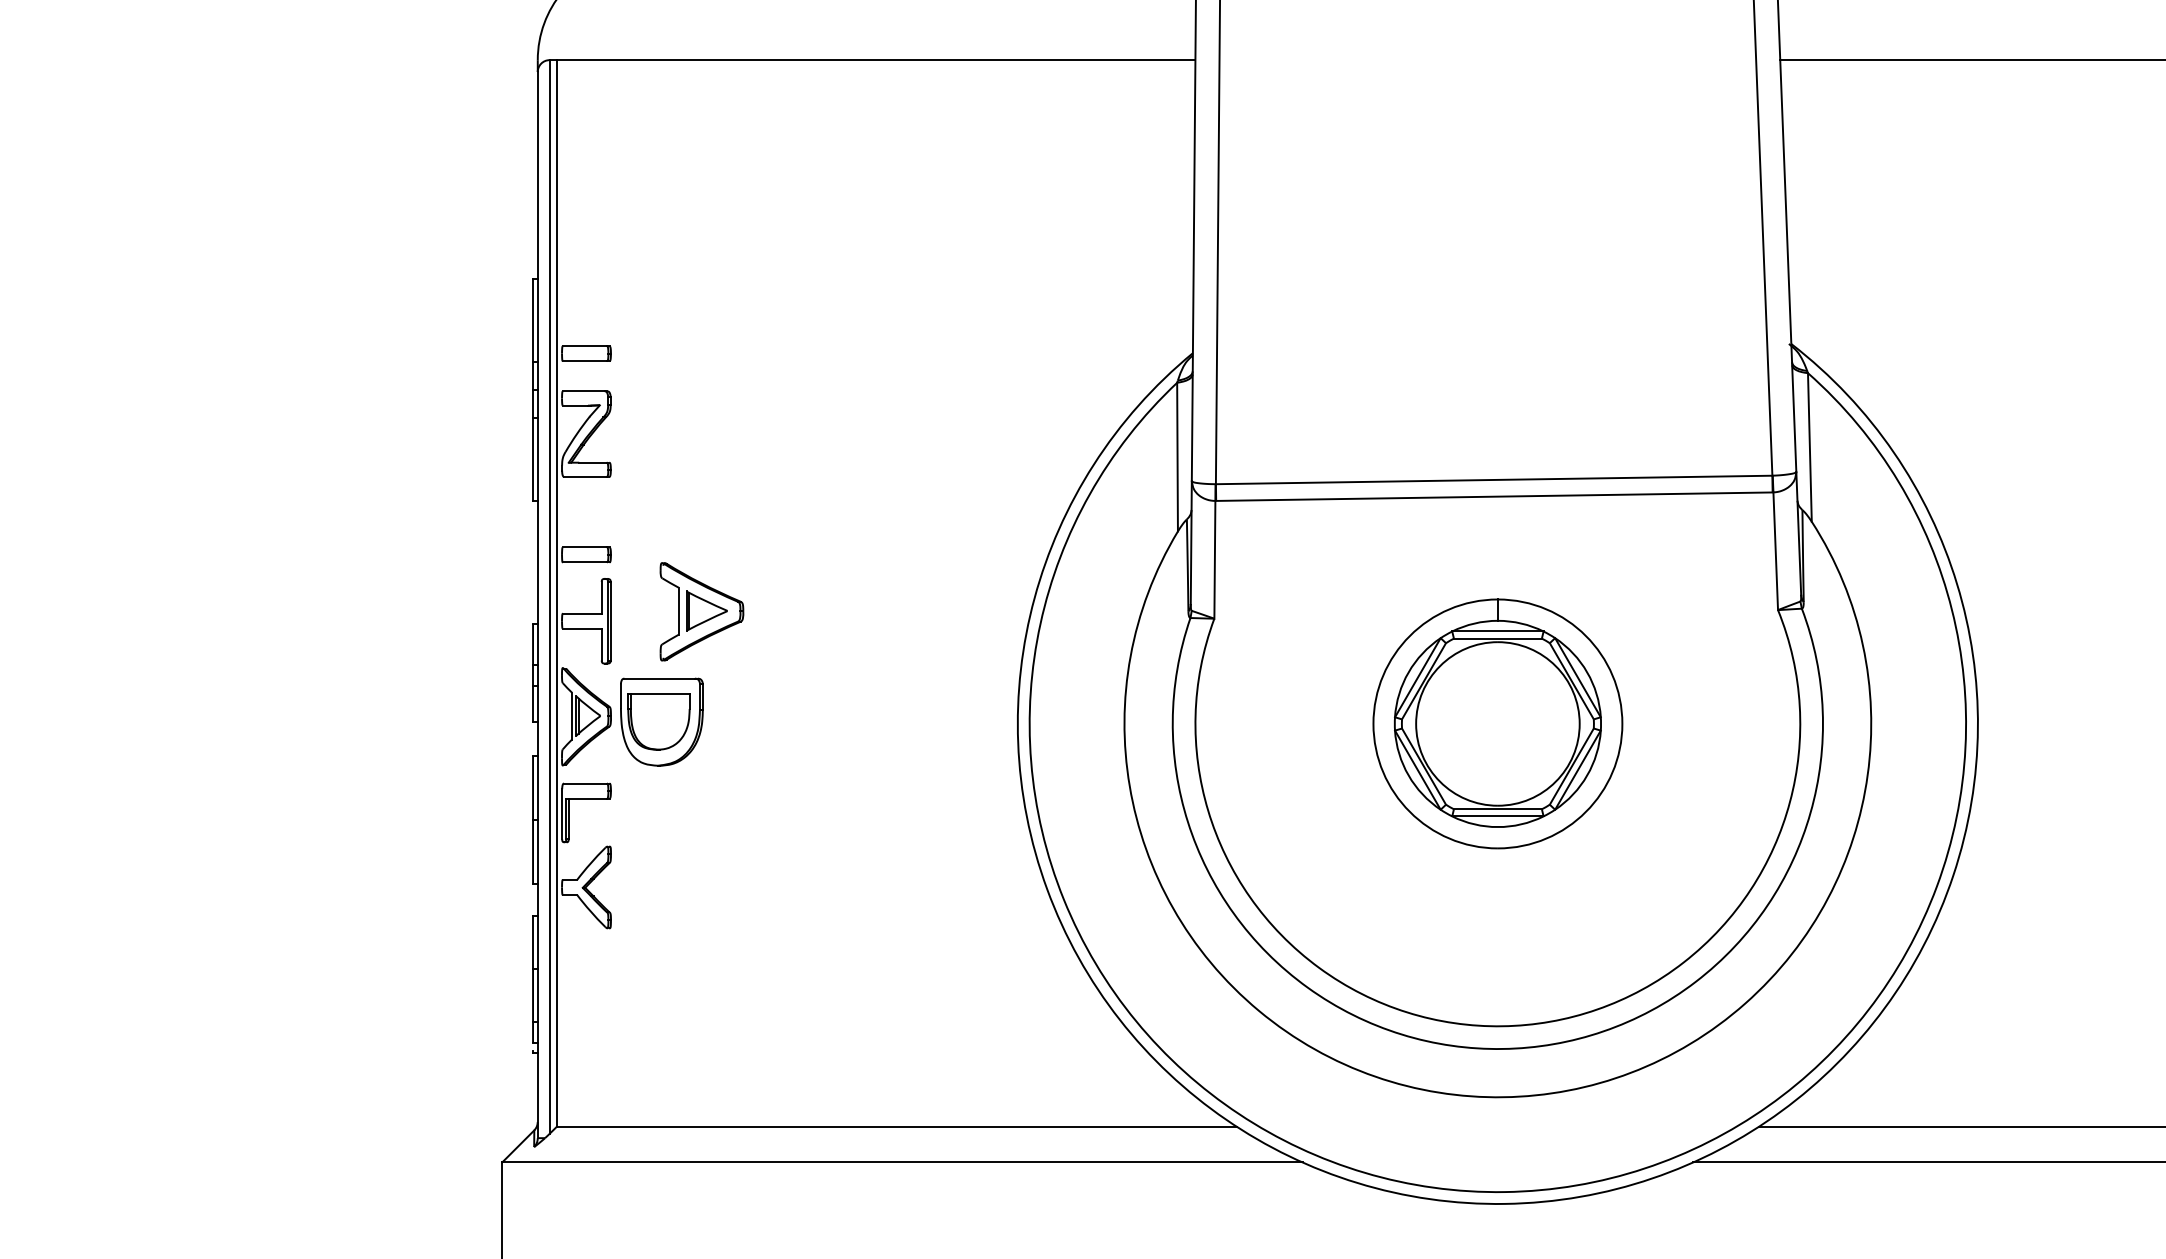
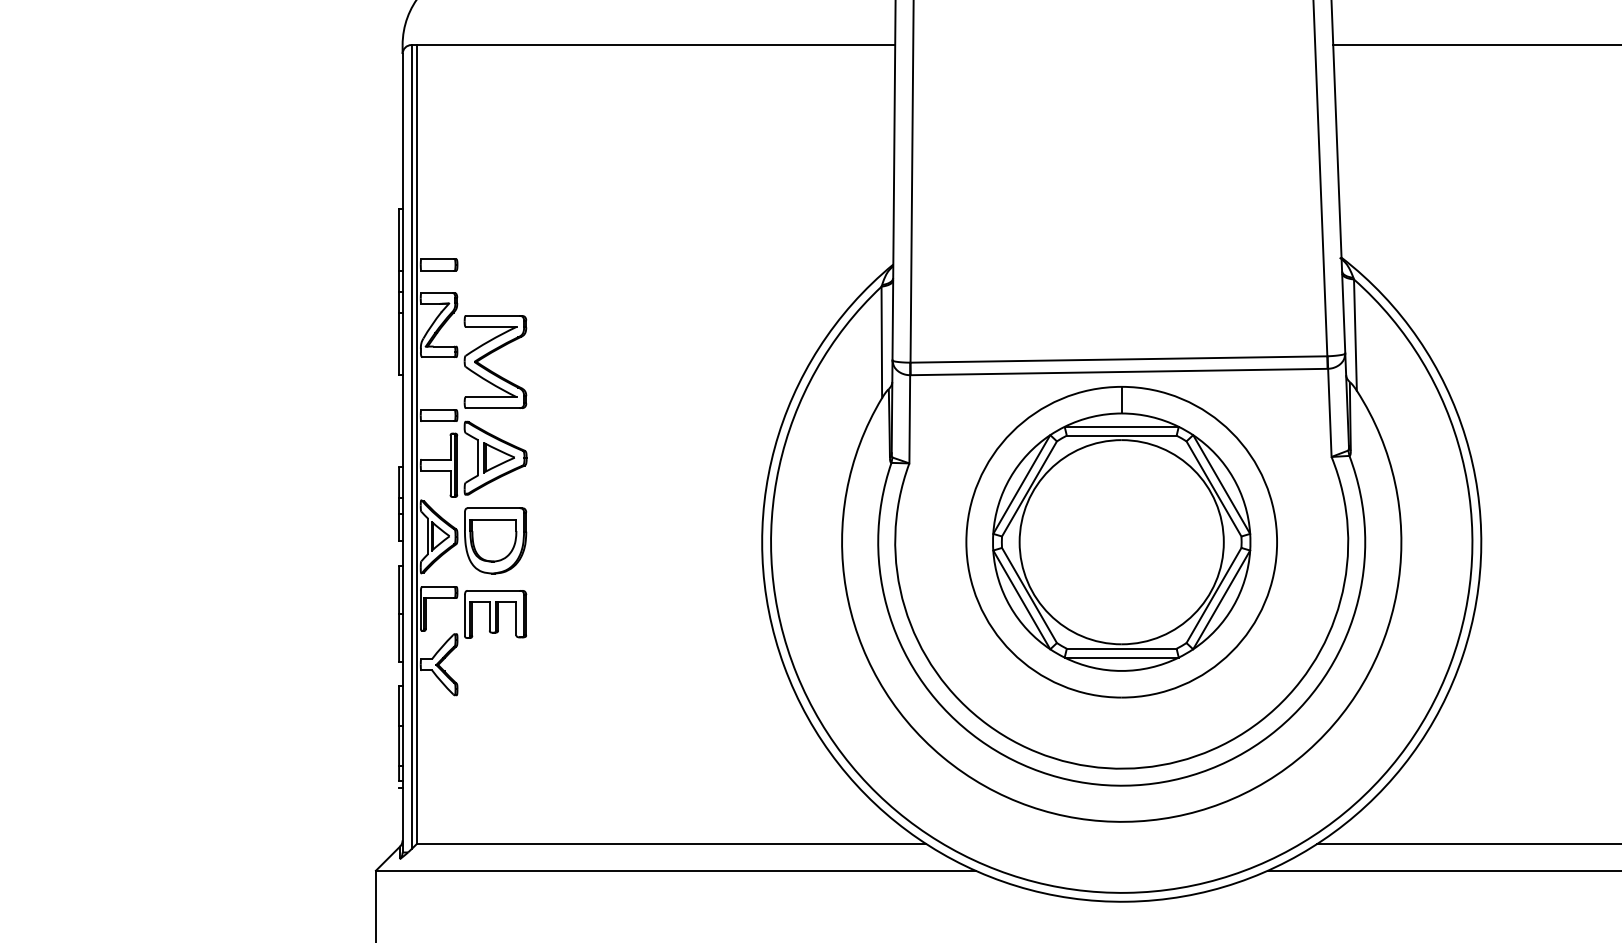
part: (654, 493) -> (490, 369), added
part: (701, 611) -> (495, 458), moved
part: (1497, 723) -> (1121, 541), size x1.67
part: (661, 820) -> (495, 614), added

